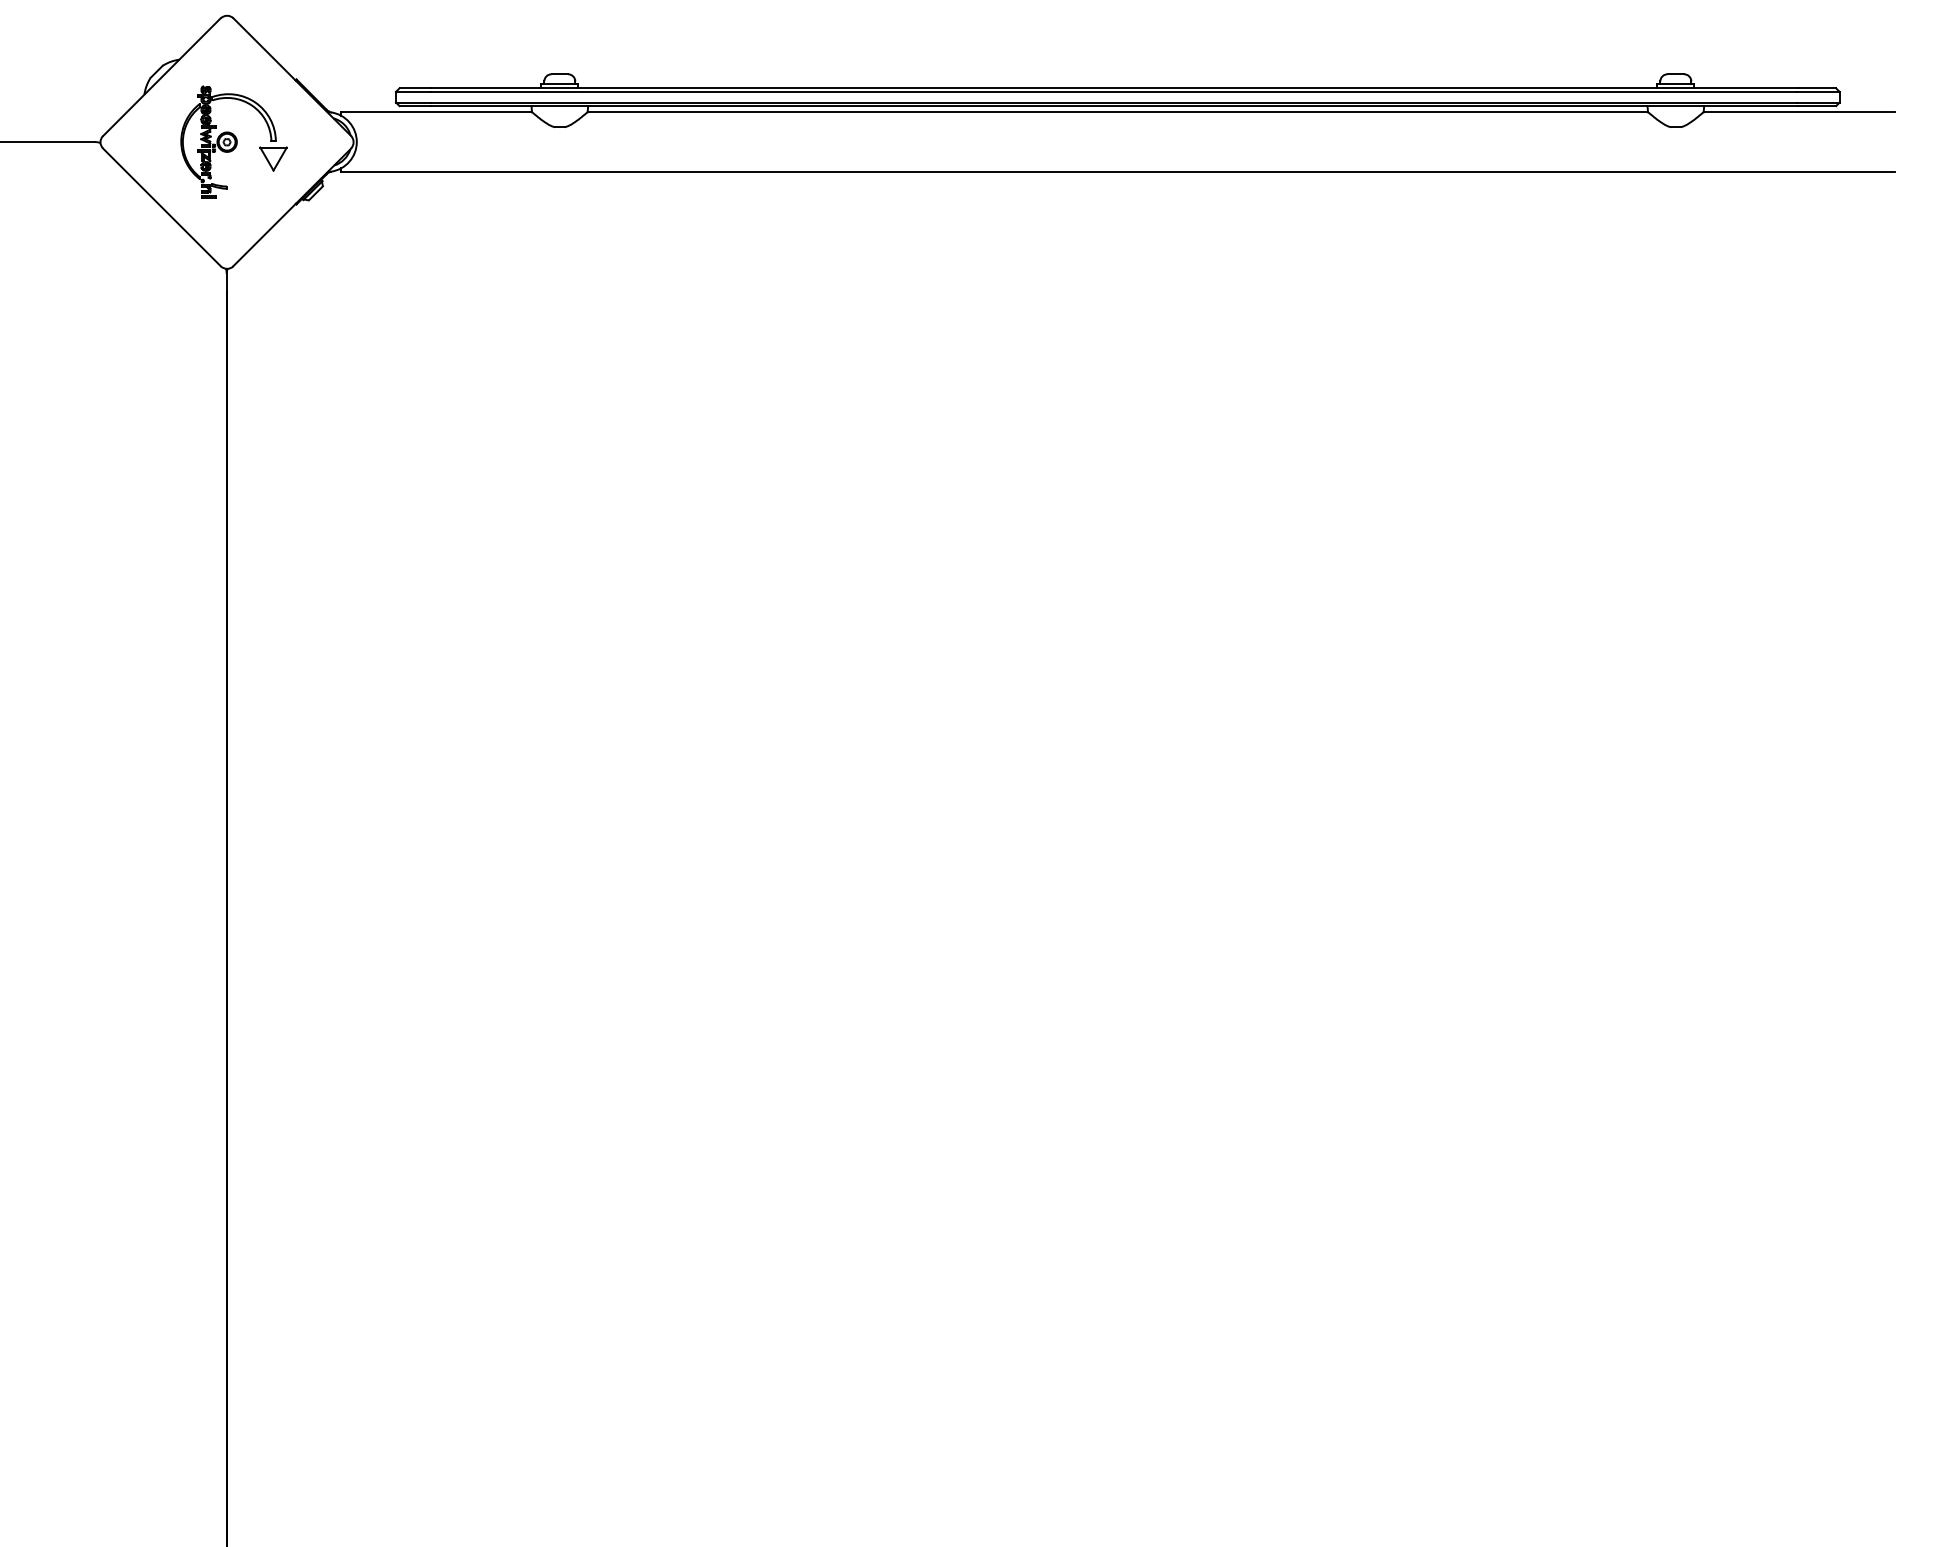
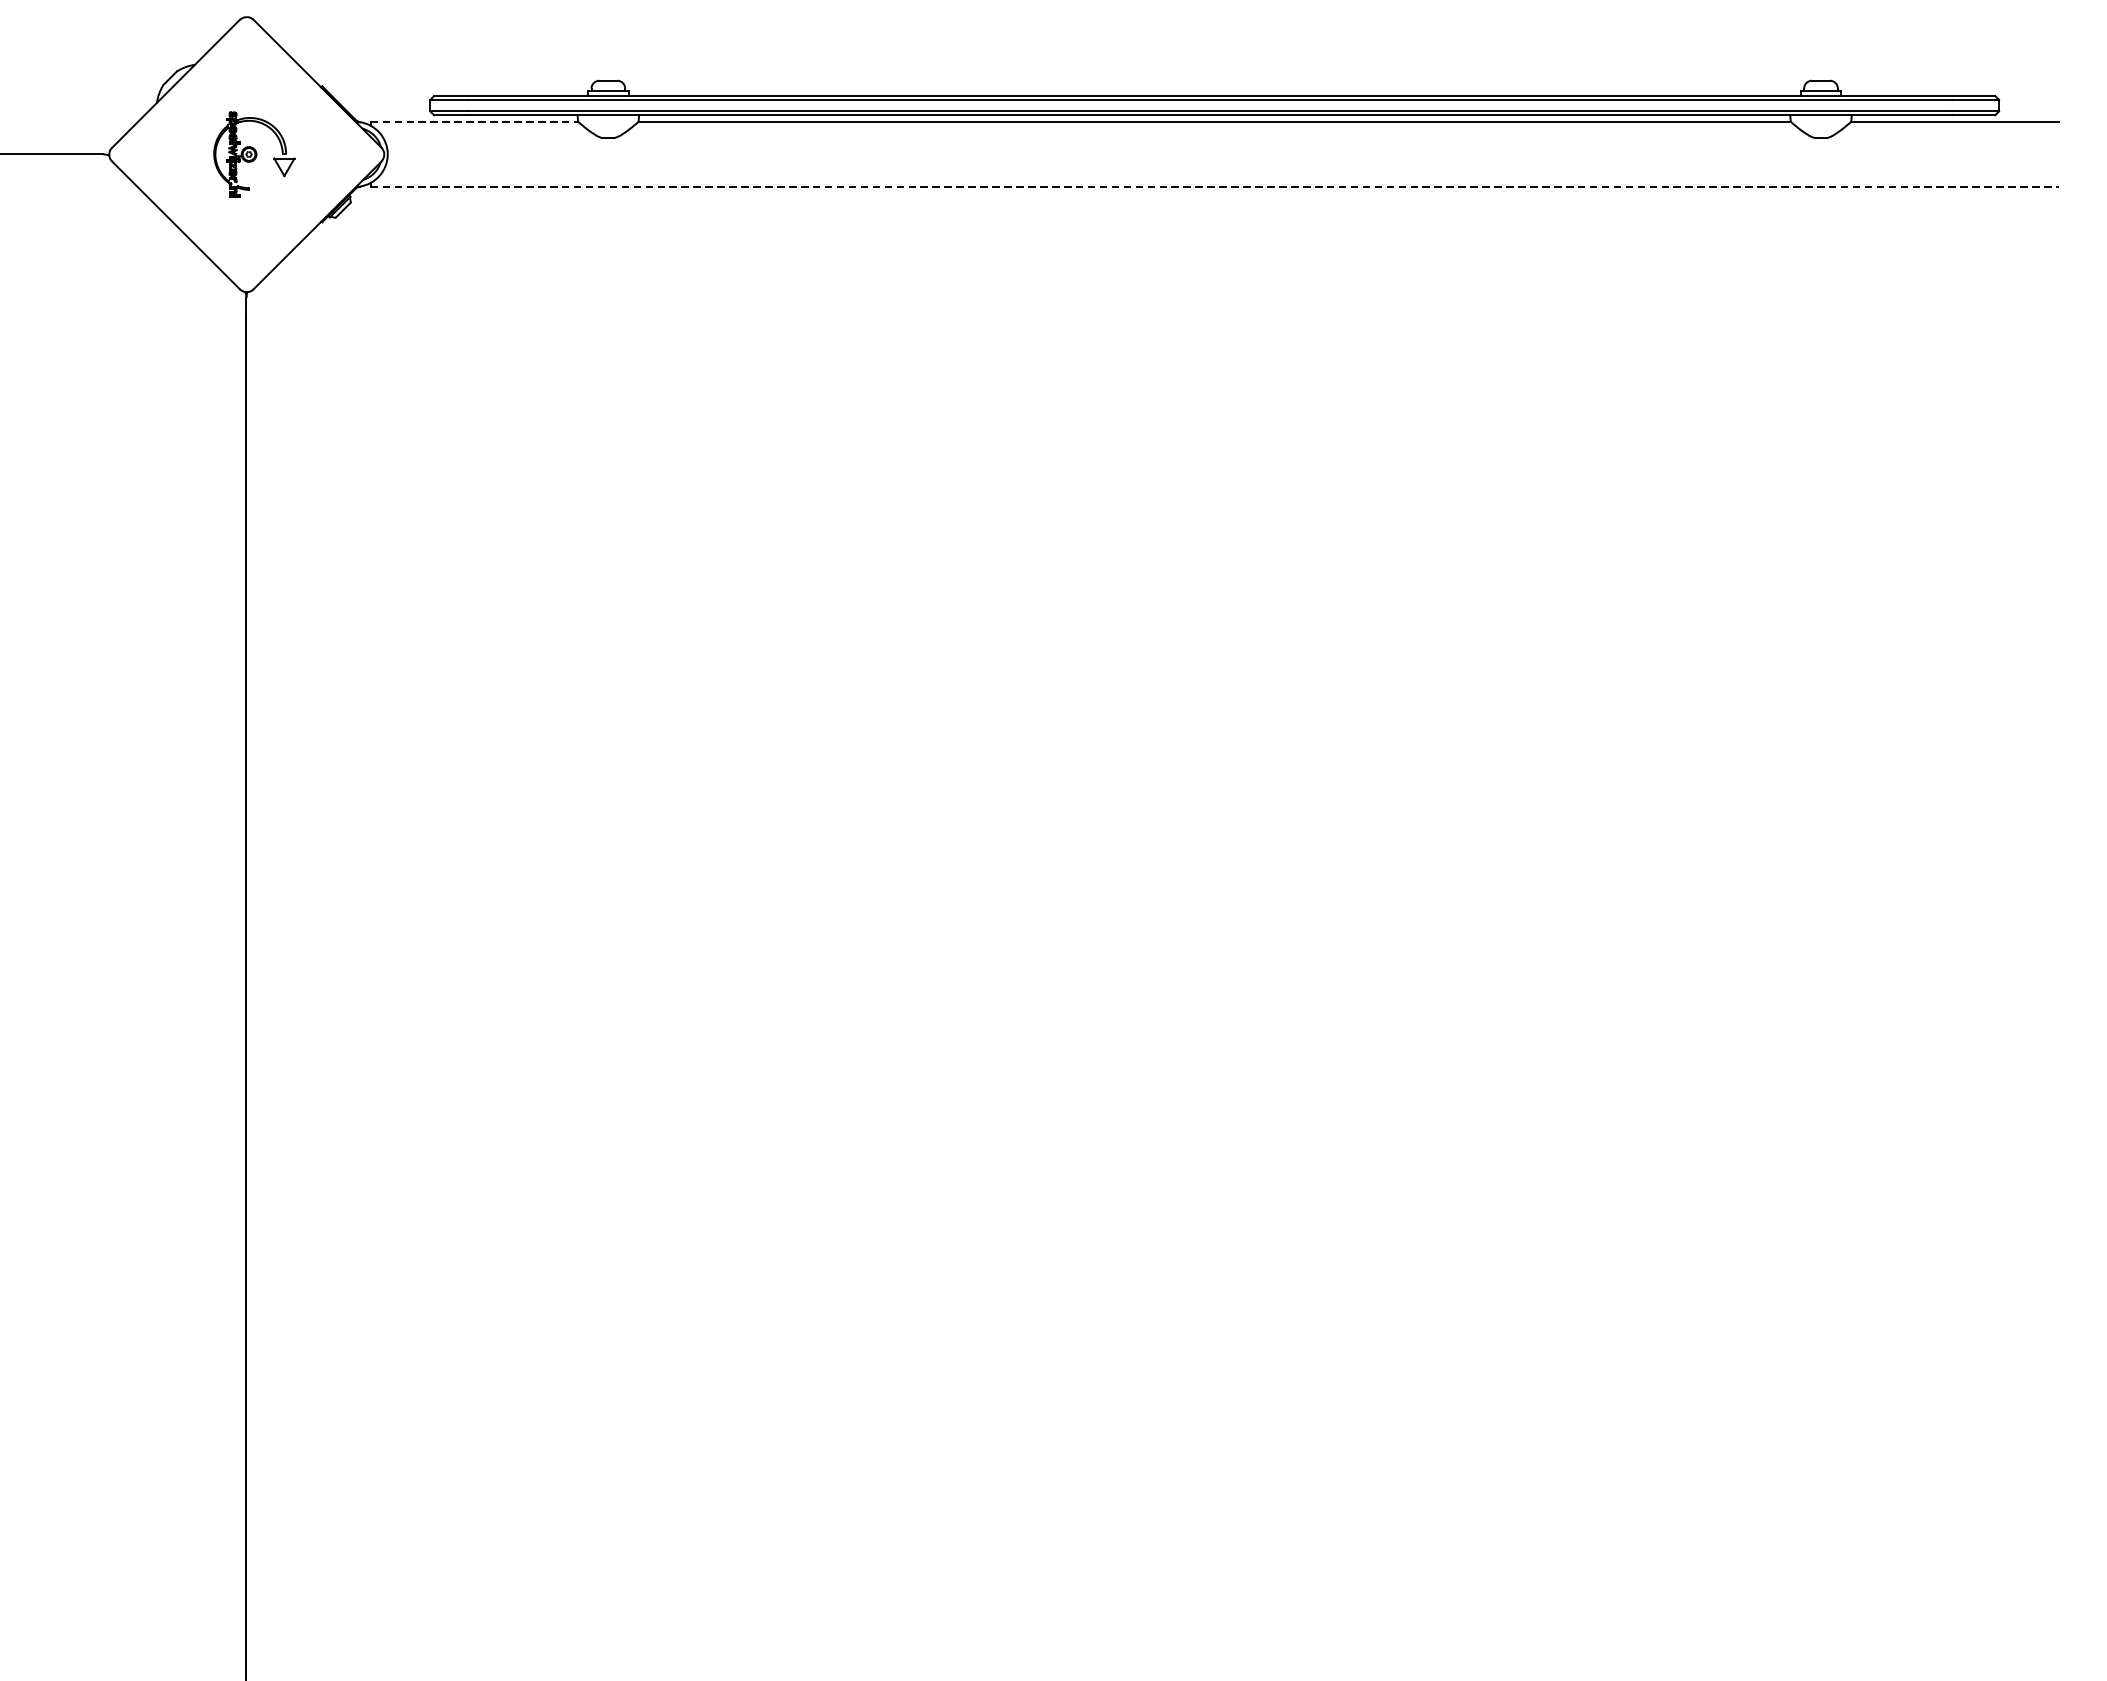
line: (437, 112) -> (475, 122), solid -> dashed
part: (233, 141) -> (253, 153), size x0.7
line: (1117, 171) -> (1214, 186), solid -> dashed

